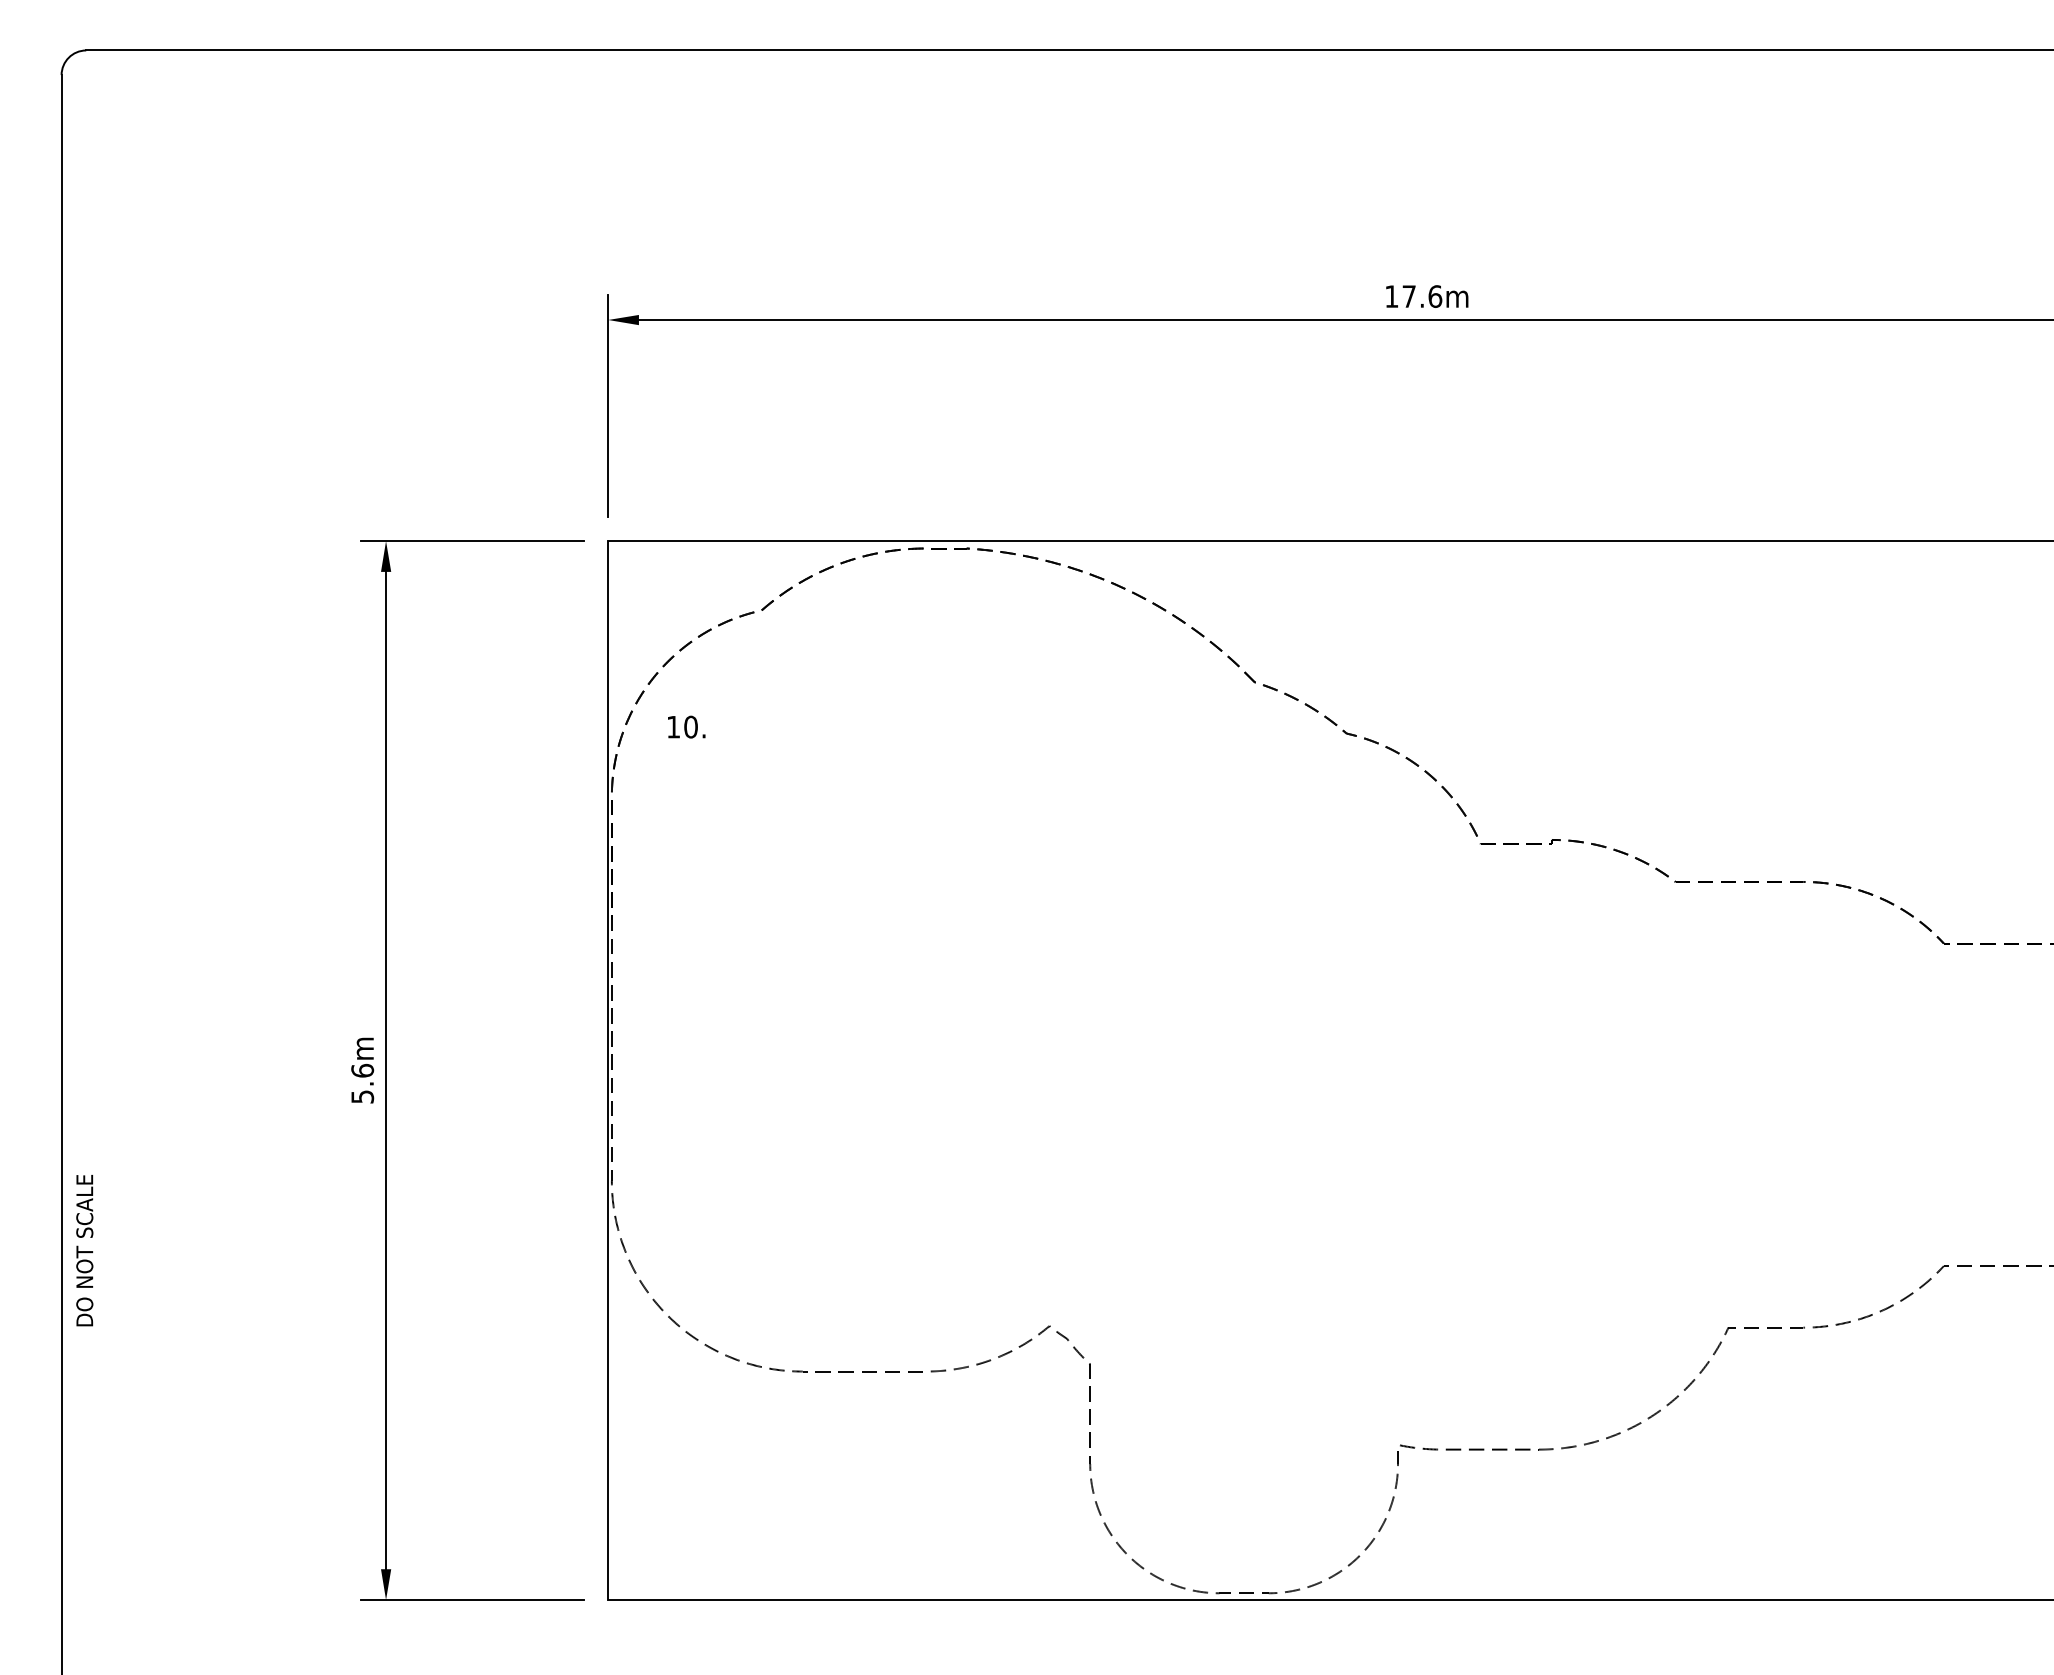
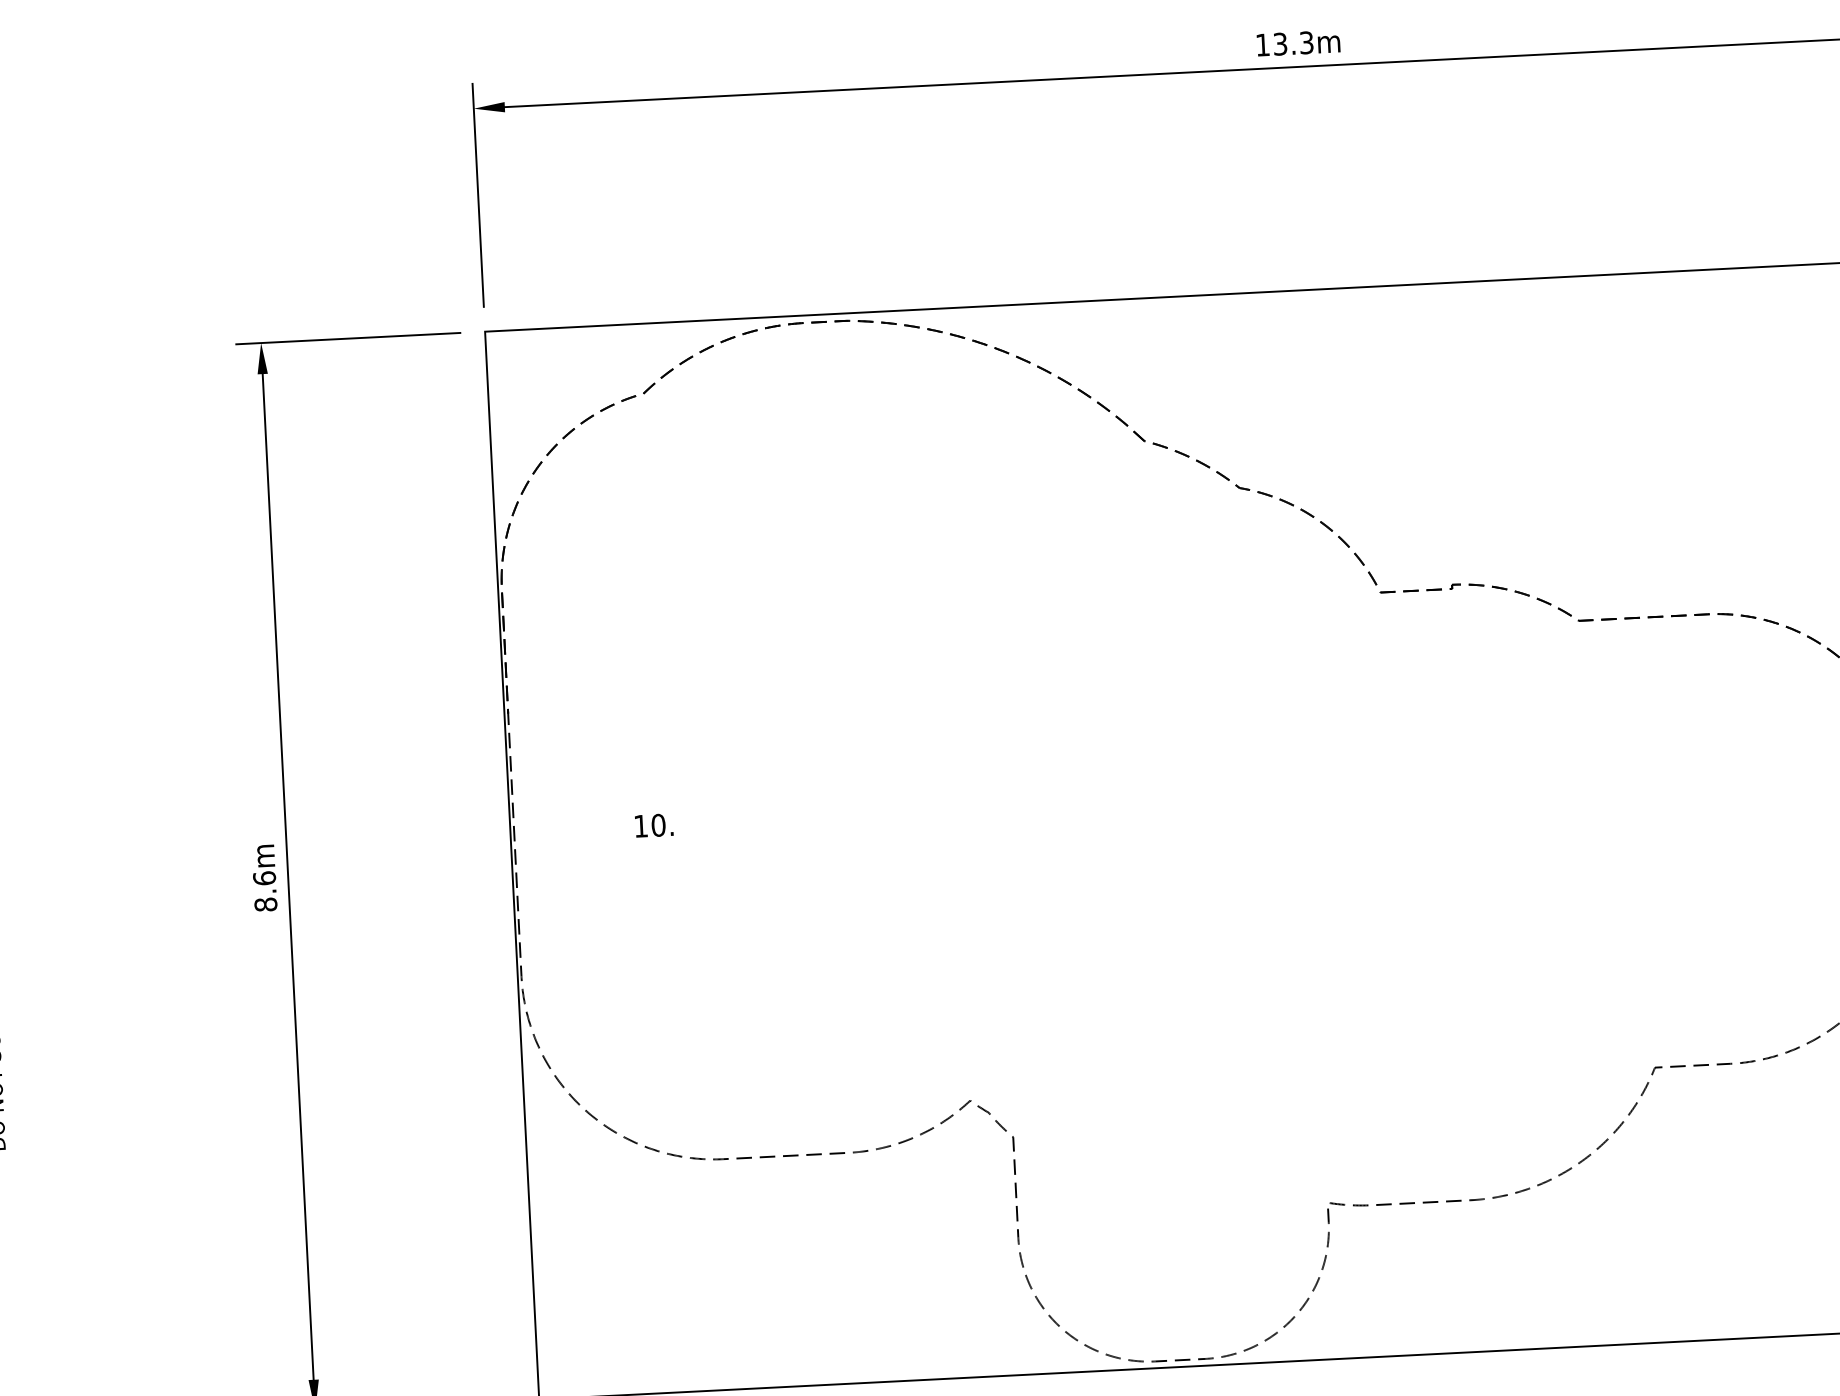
text: (1422, 296) -> (1293, 43), 17.6m -> 13.3m
text: (686, 726) -> (653, 824), moved
text: (362, 1096) -> (265, 904), 5.6m -> 8.6m

